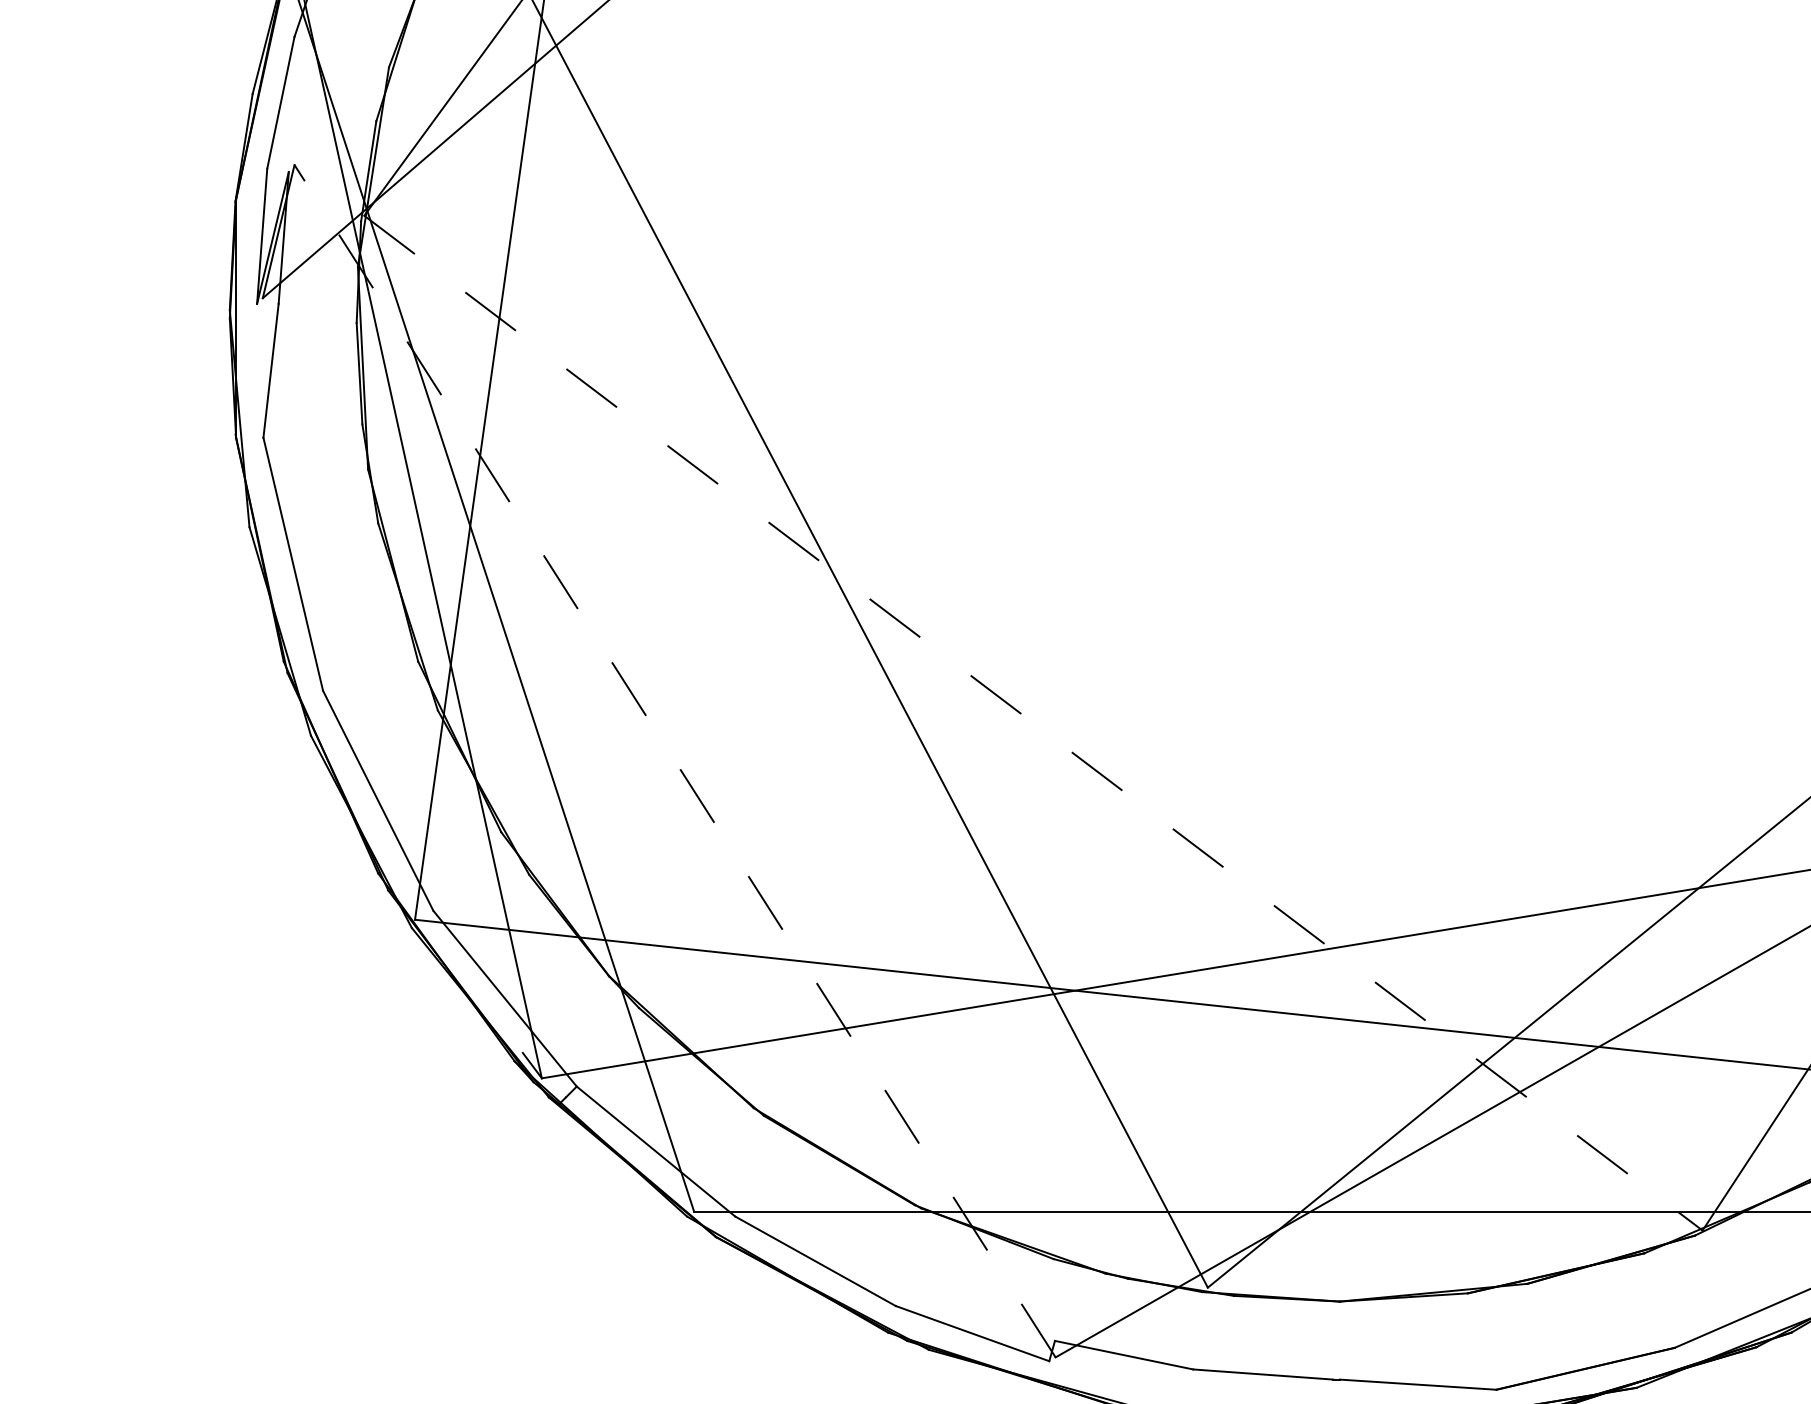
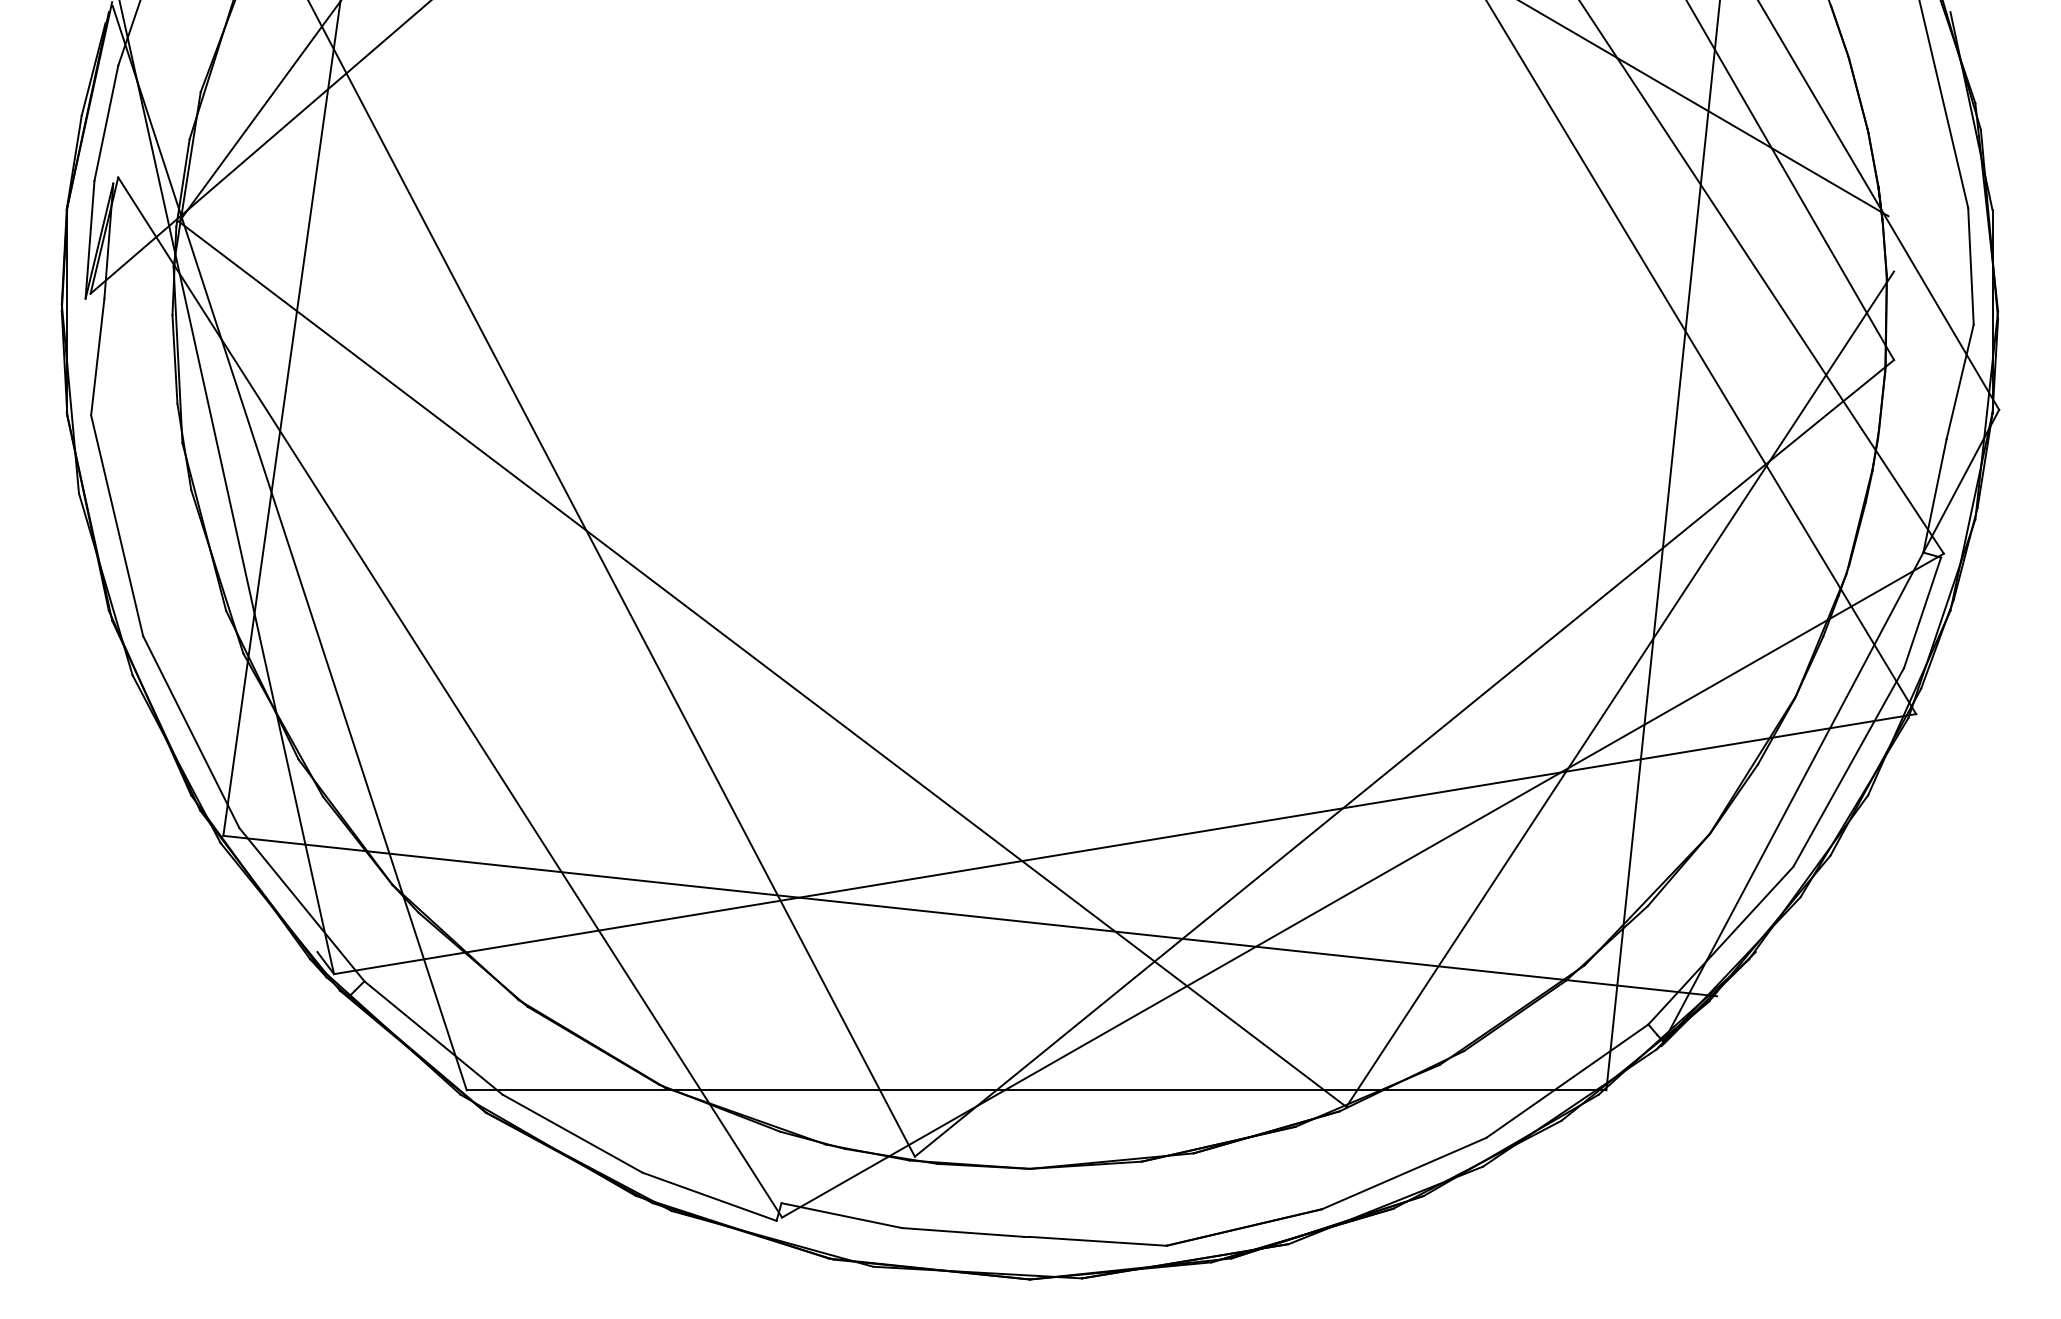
line: (1034, 723) -> (763, 664), dashed -> solid
line: (675, 761) -> (450, 697), dashed -> solid

